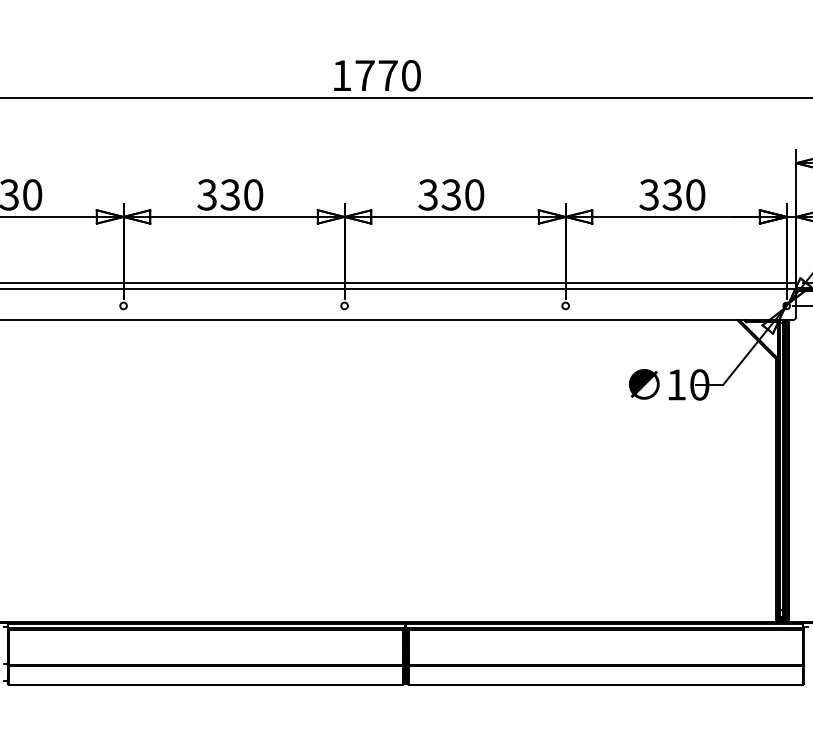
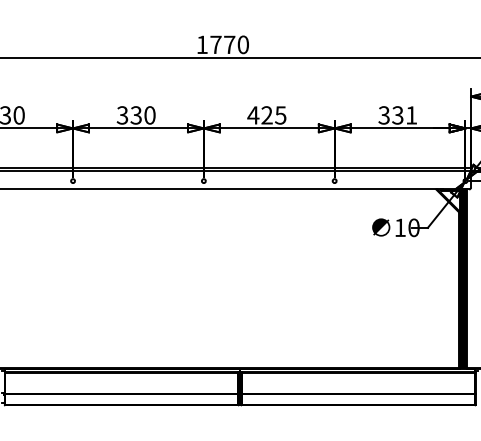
text: (450, 195) -> (266, 115), 330 -> 425
text: (695, 195) -> (411, 115), 330 -> 331

